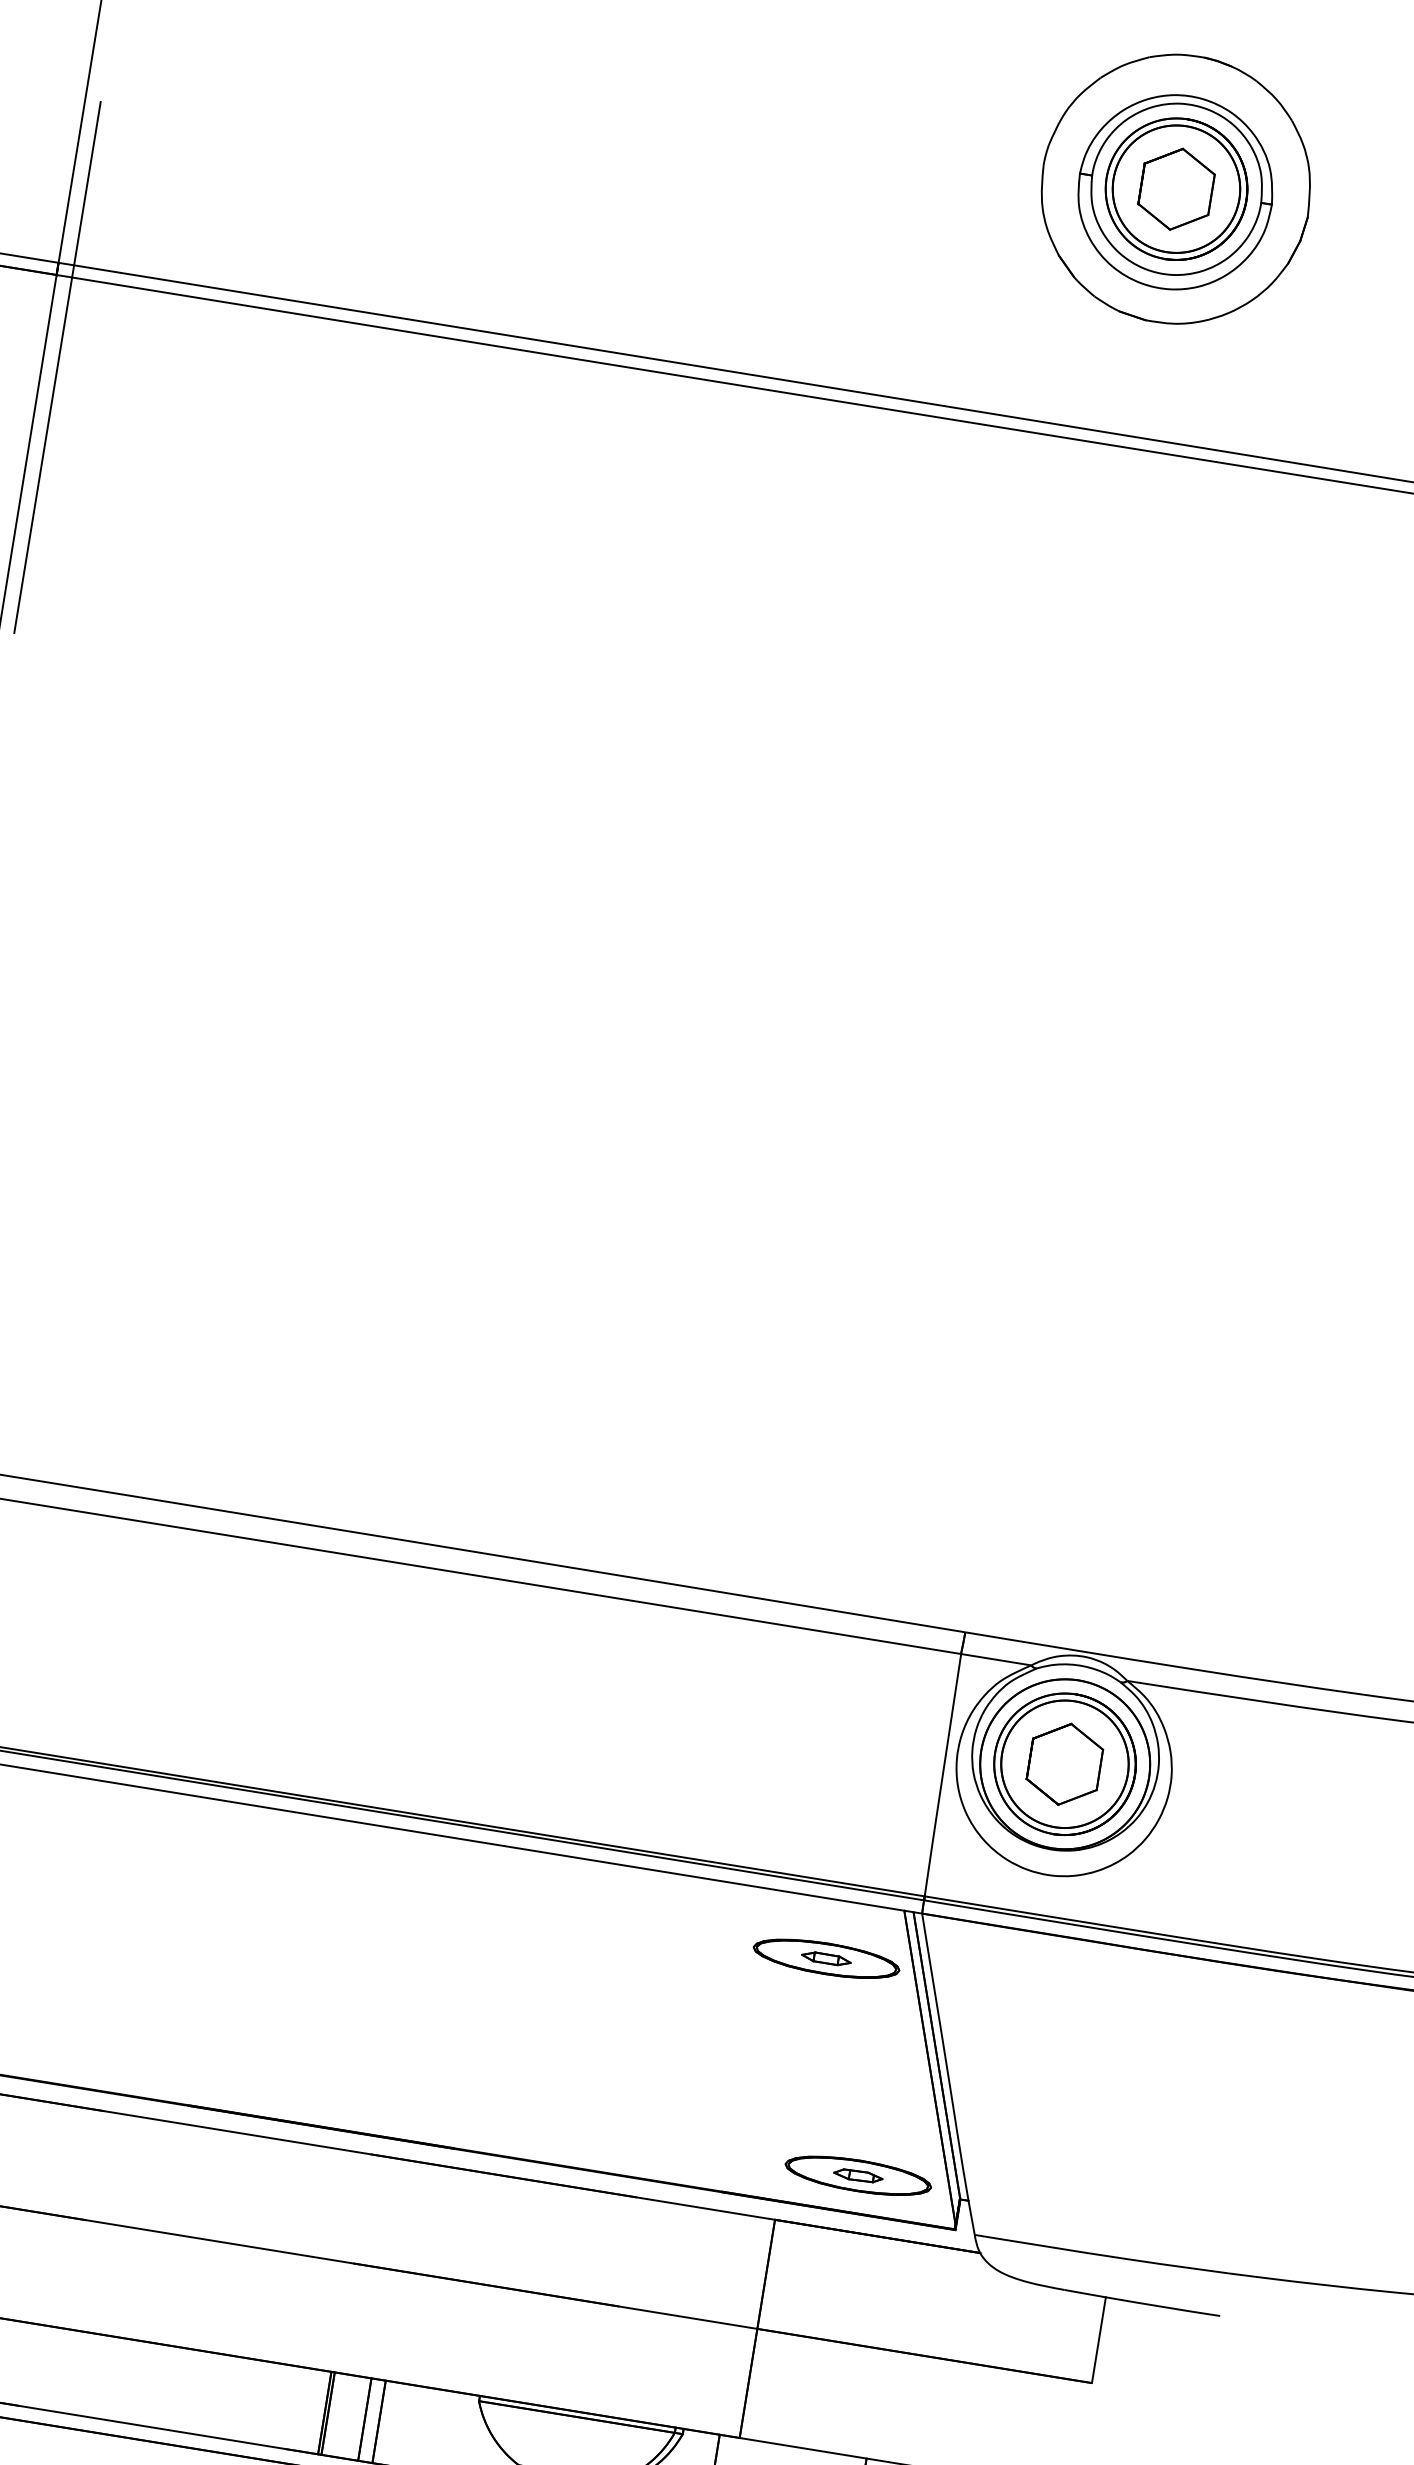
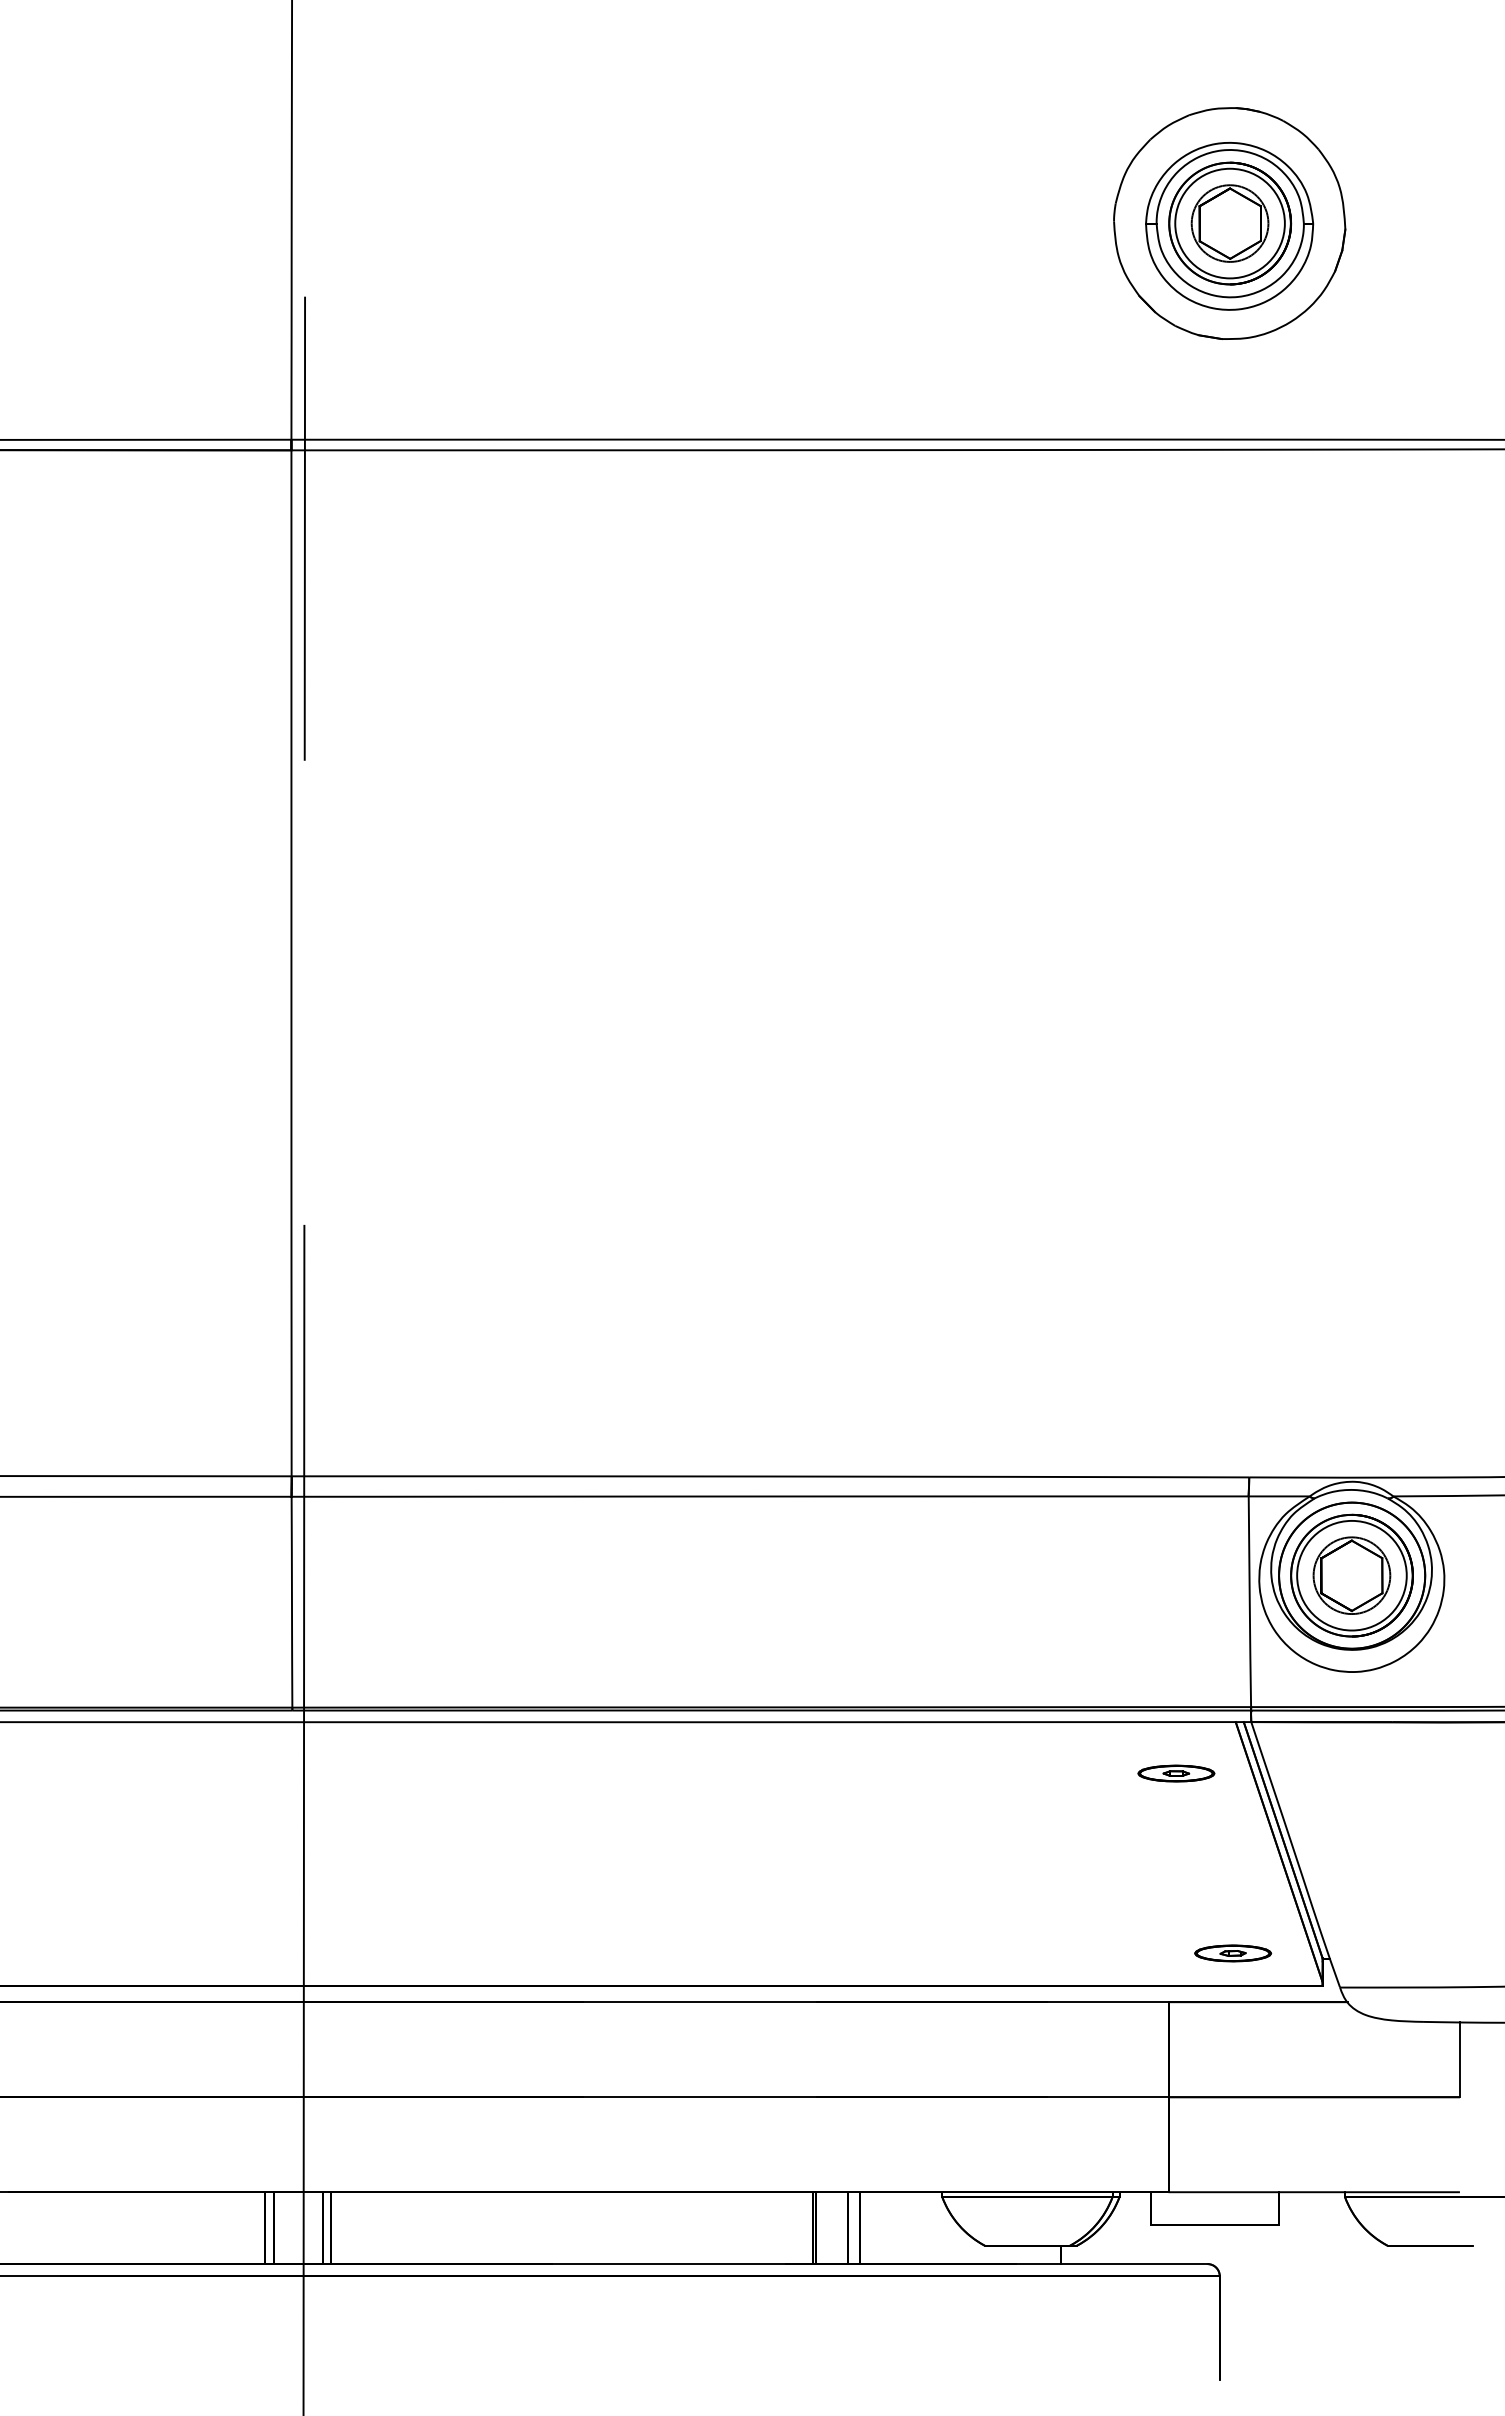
circle: (1175, 188) -> (1229, 223), size x0.7
circle: (1064, 1763) -> (1351, 1575), size x0.7
part: (826, 1958) -> (1176, 1773), size x0.6
part: (857, 2175) -> (1232, 1953), size x0.6

